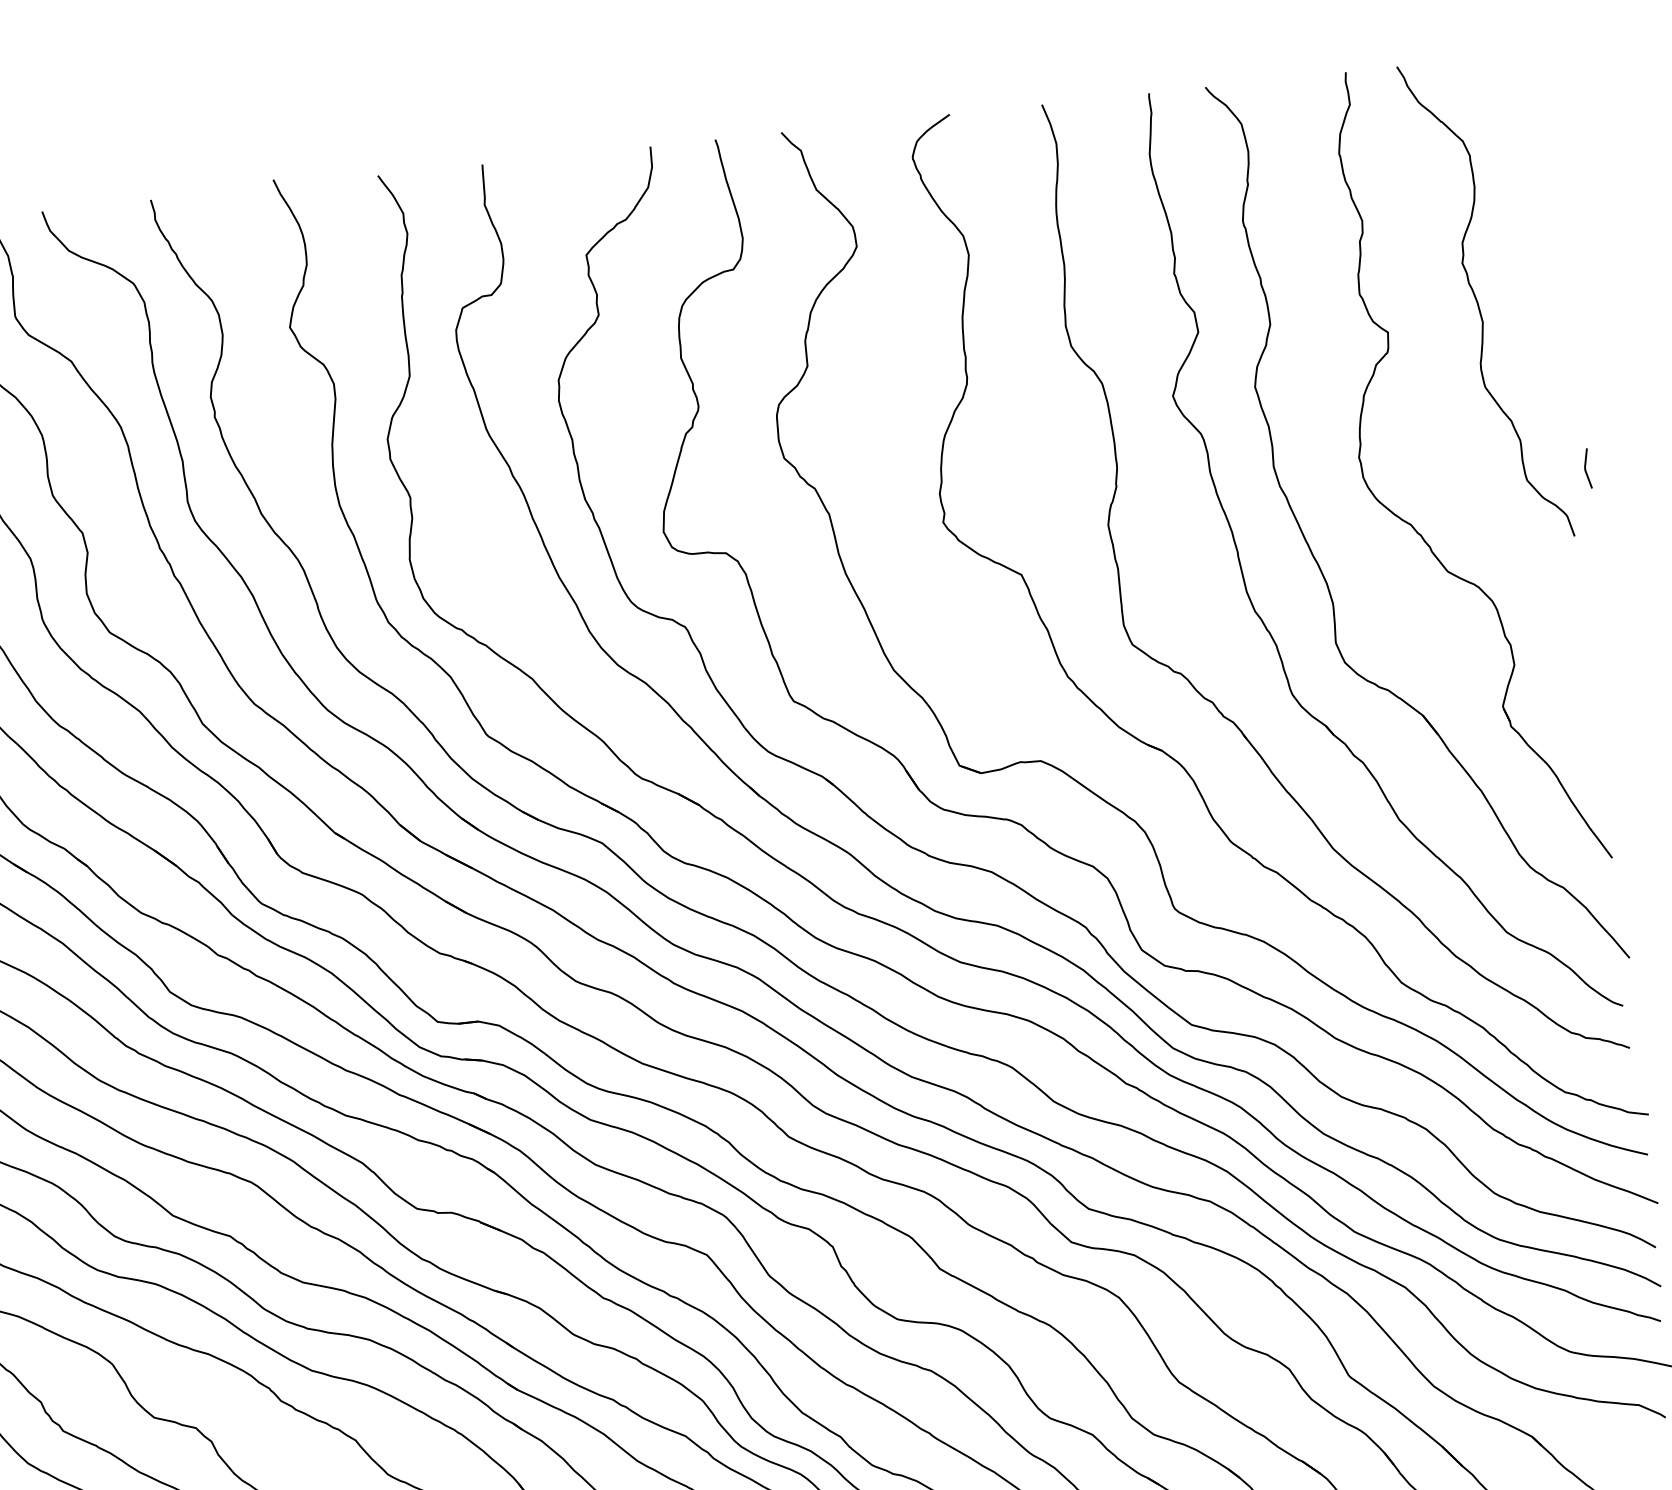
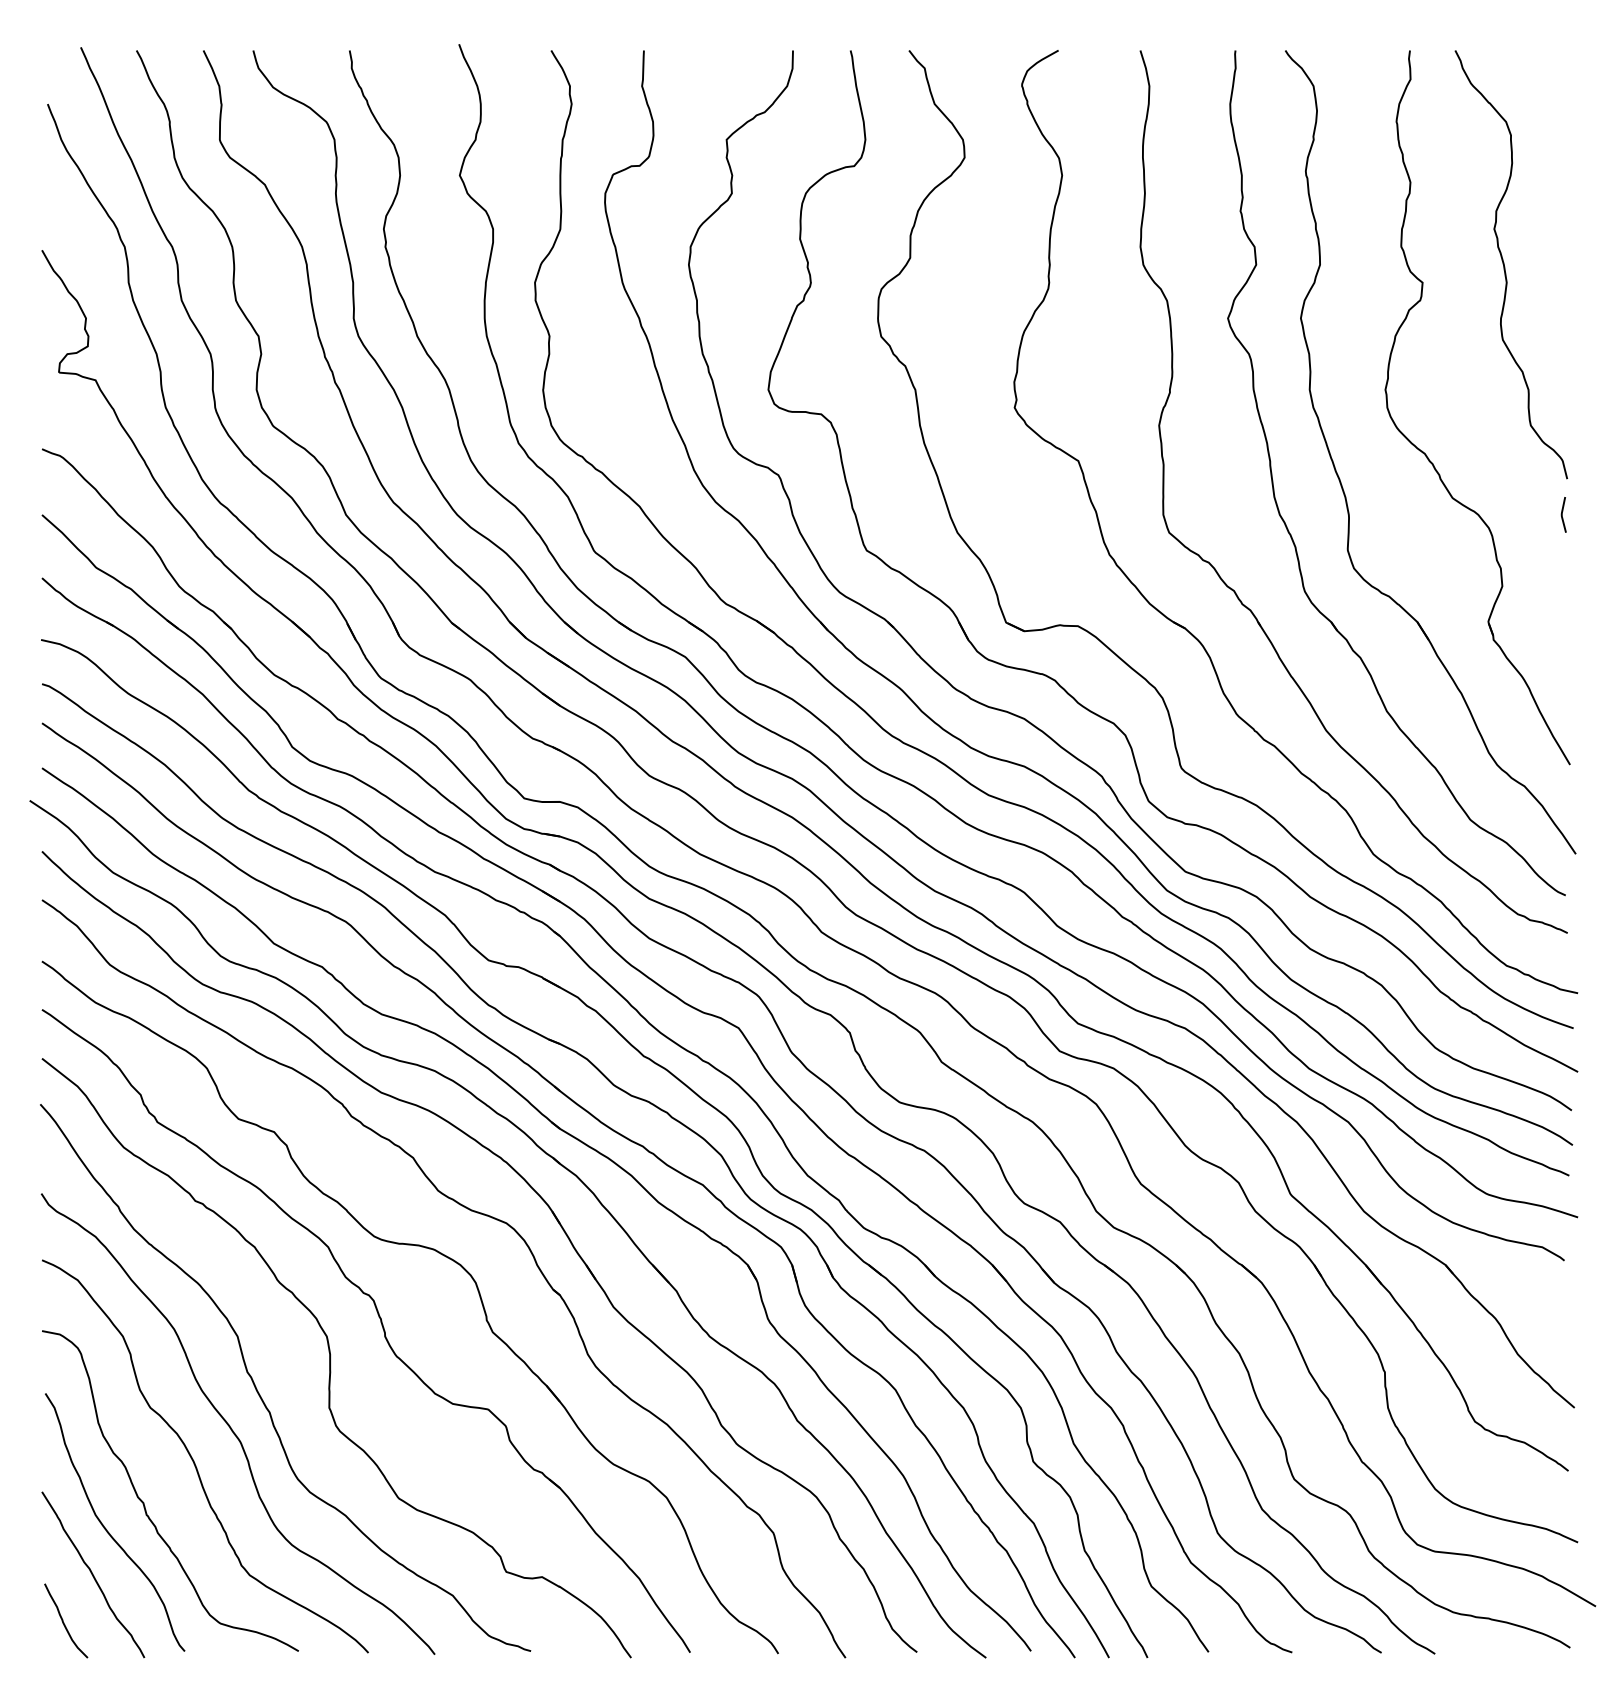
line: (1585, 468) -> (1562, 514), moved

